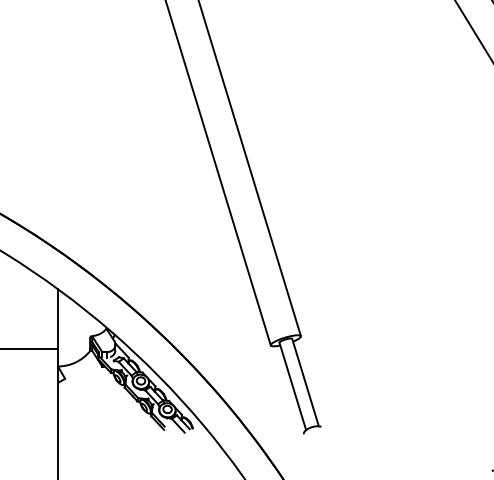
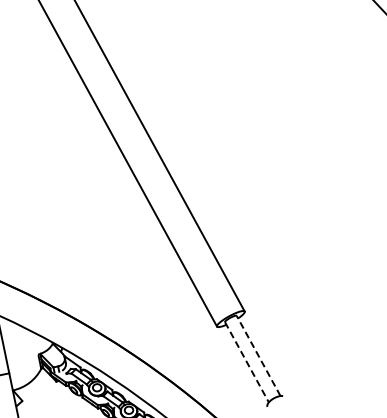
line: (305, 382) -> (258, 355), solid -> dashed
line: (292, 386) -> (246, 362), solid -> dashed

